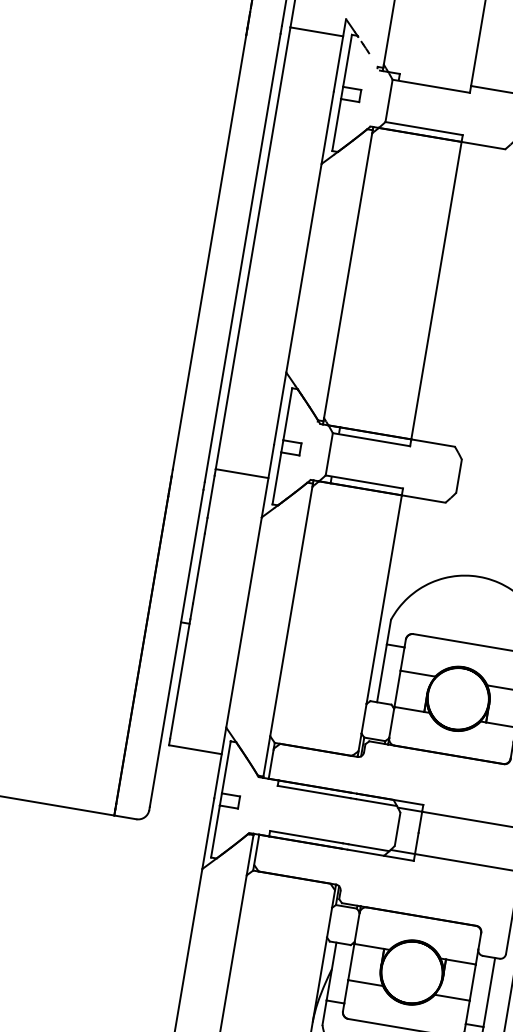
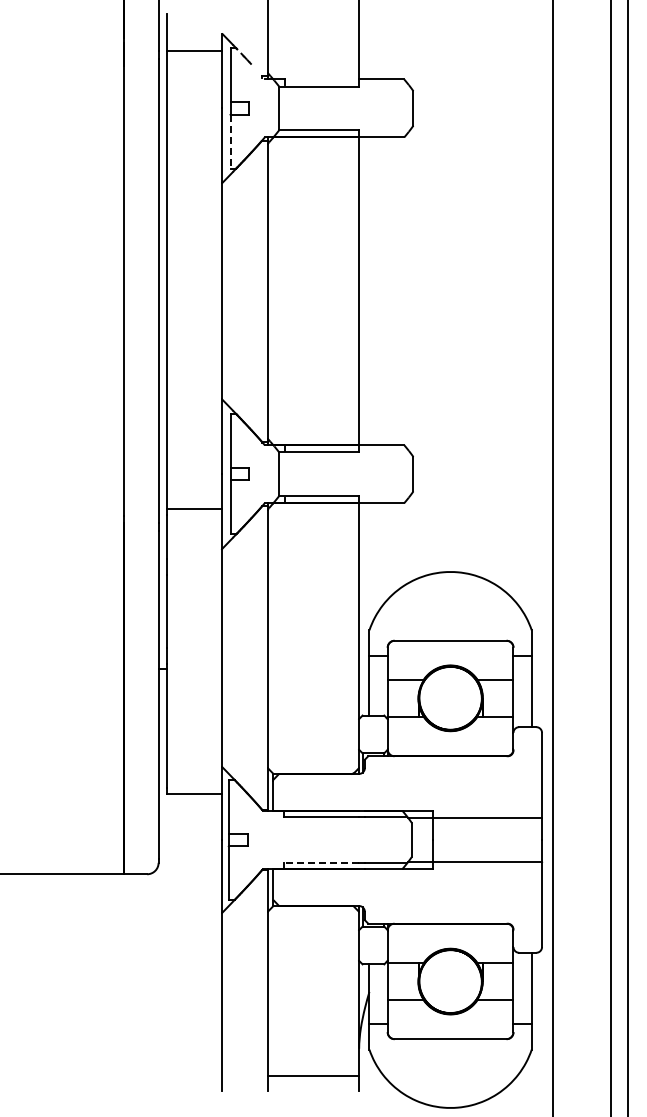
line: (336, 124) -> (230, 141), solid -> dashed
line: (306, 837) -> (321, 863), solid -> dashed

